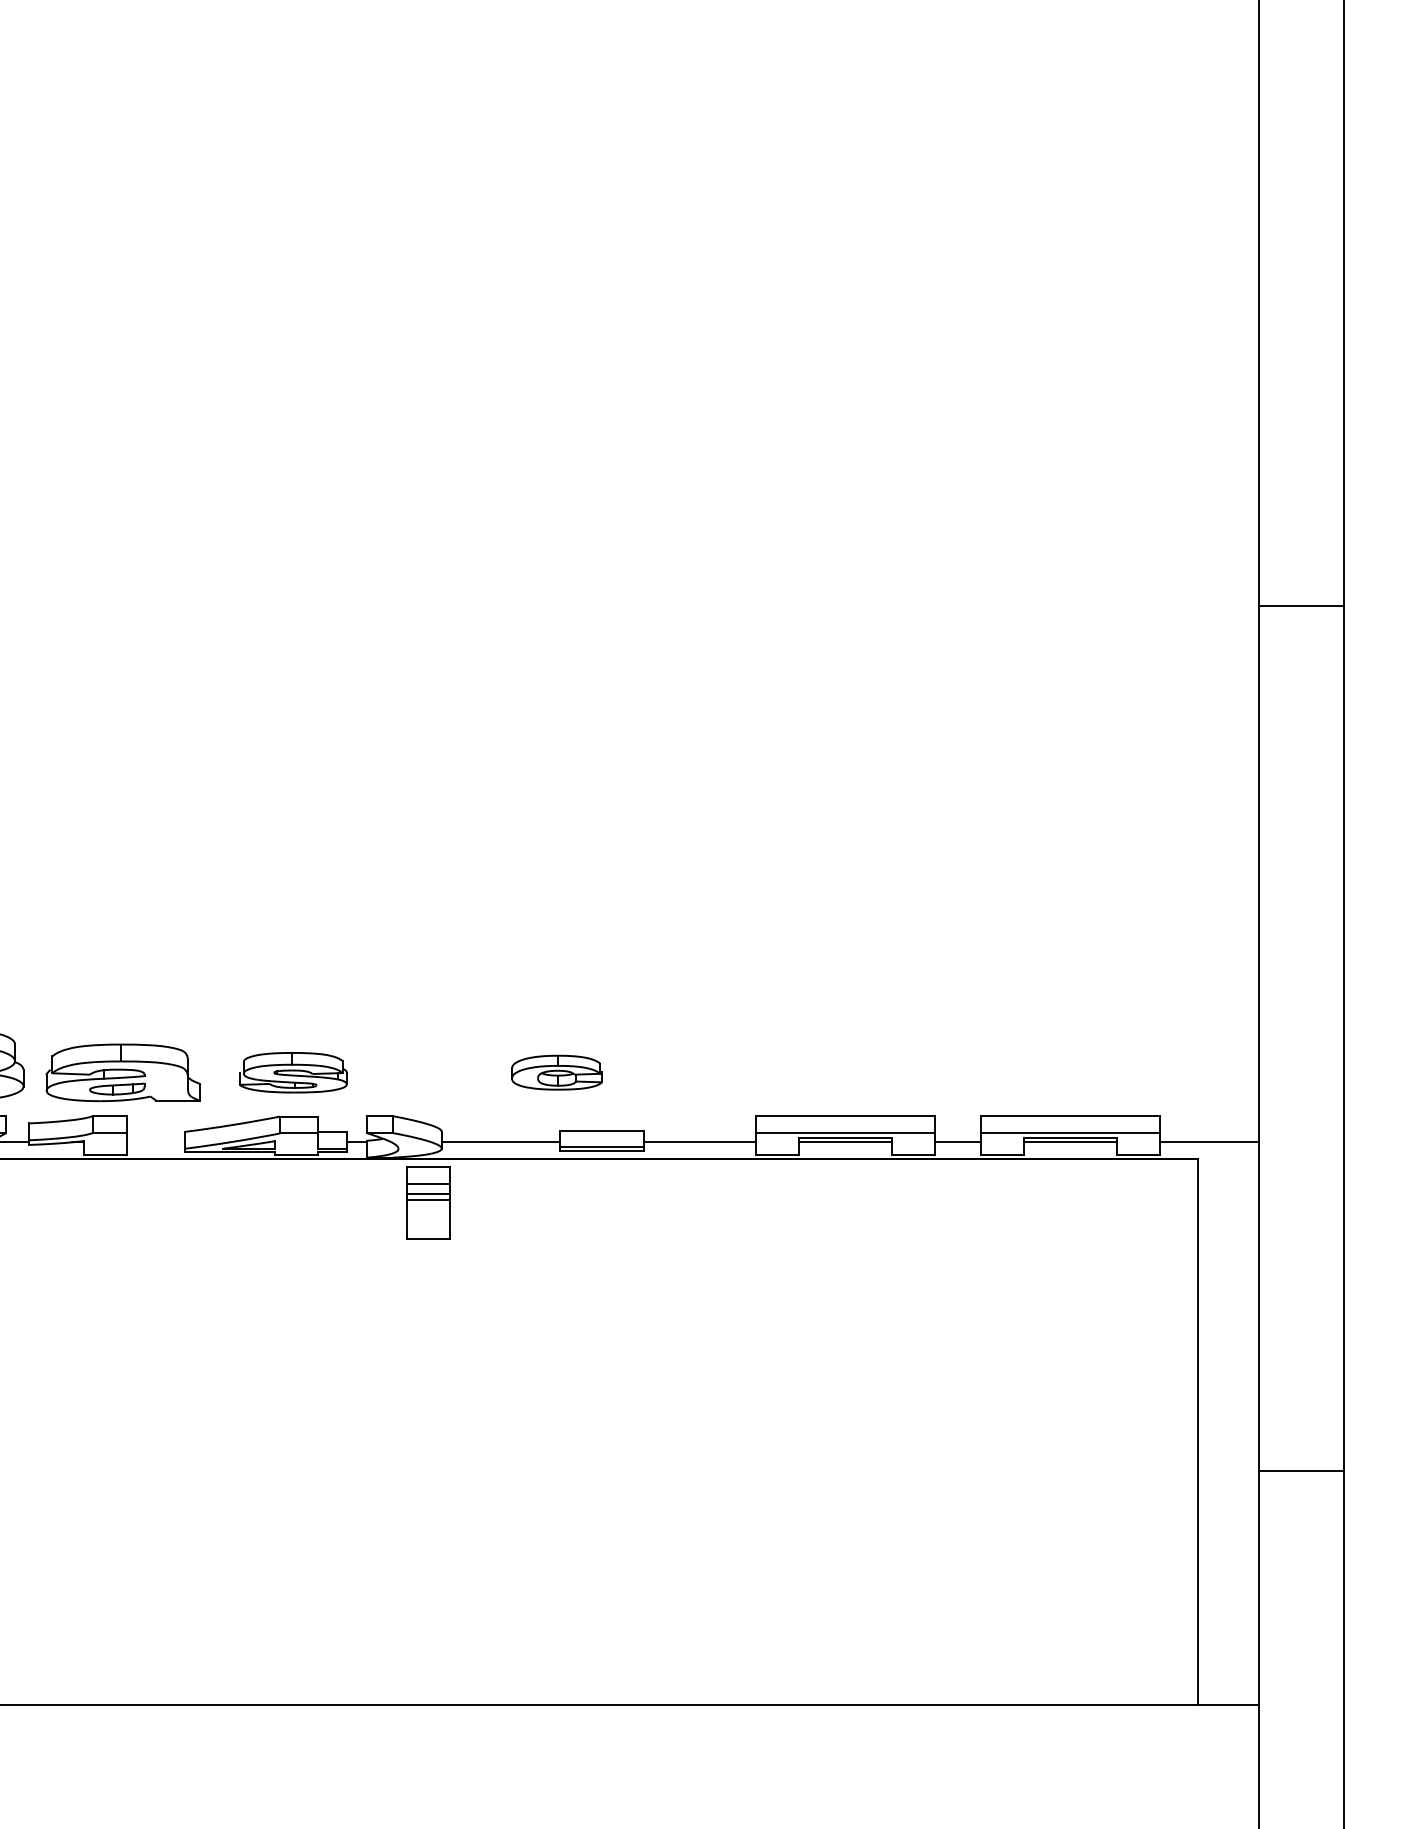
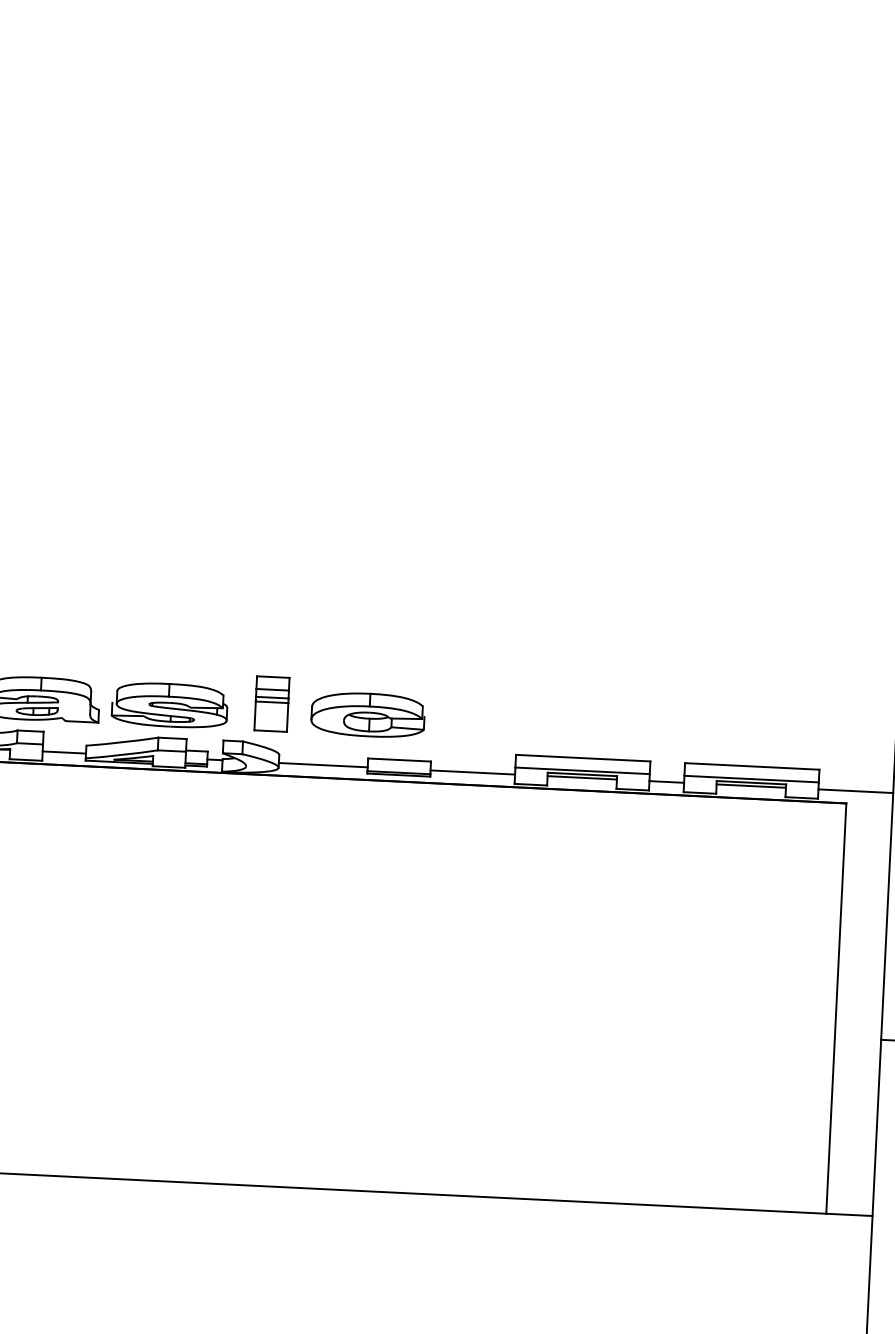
part: (293, 1072) -> (170, 705), size x1.43
part: (556, 1072) -> (367, 714), size x1.67
line: (156, 1142) -> (64, 752), added
part: (428, 1202) -> (271, 704), moved

